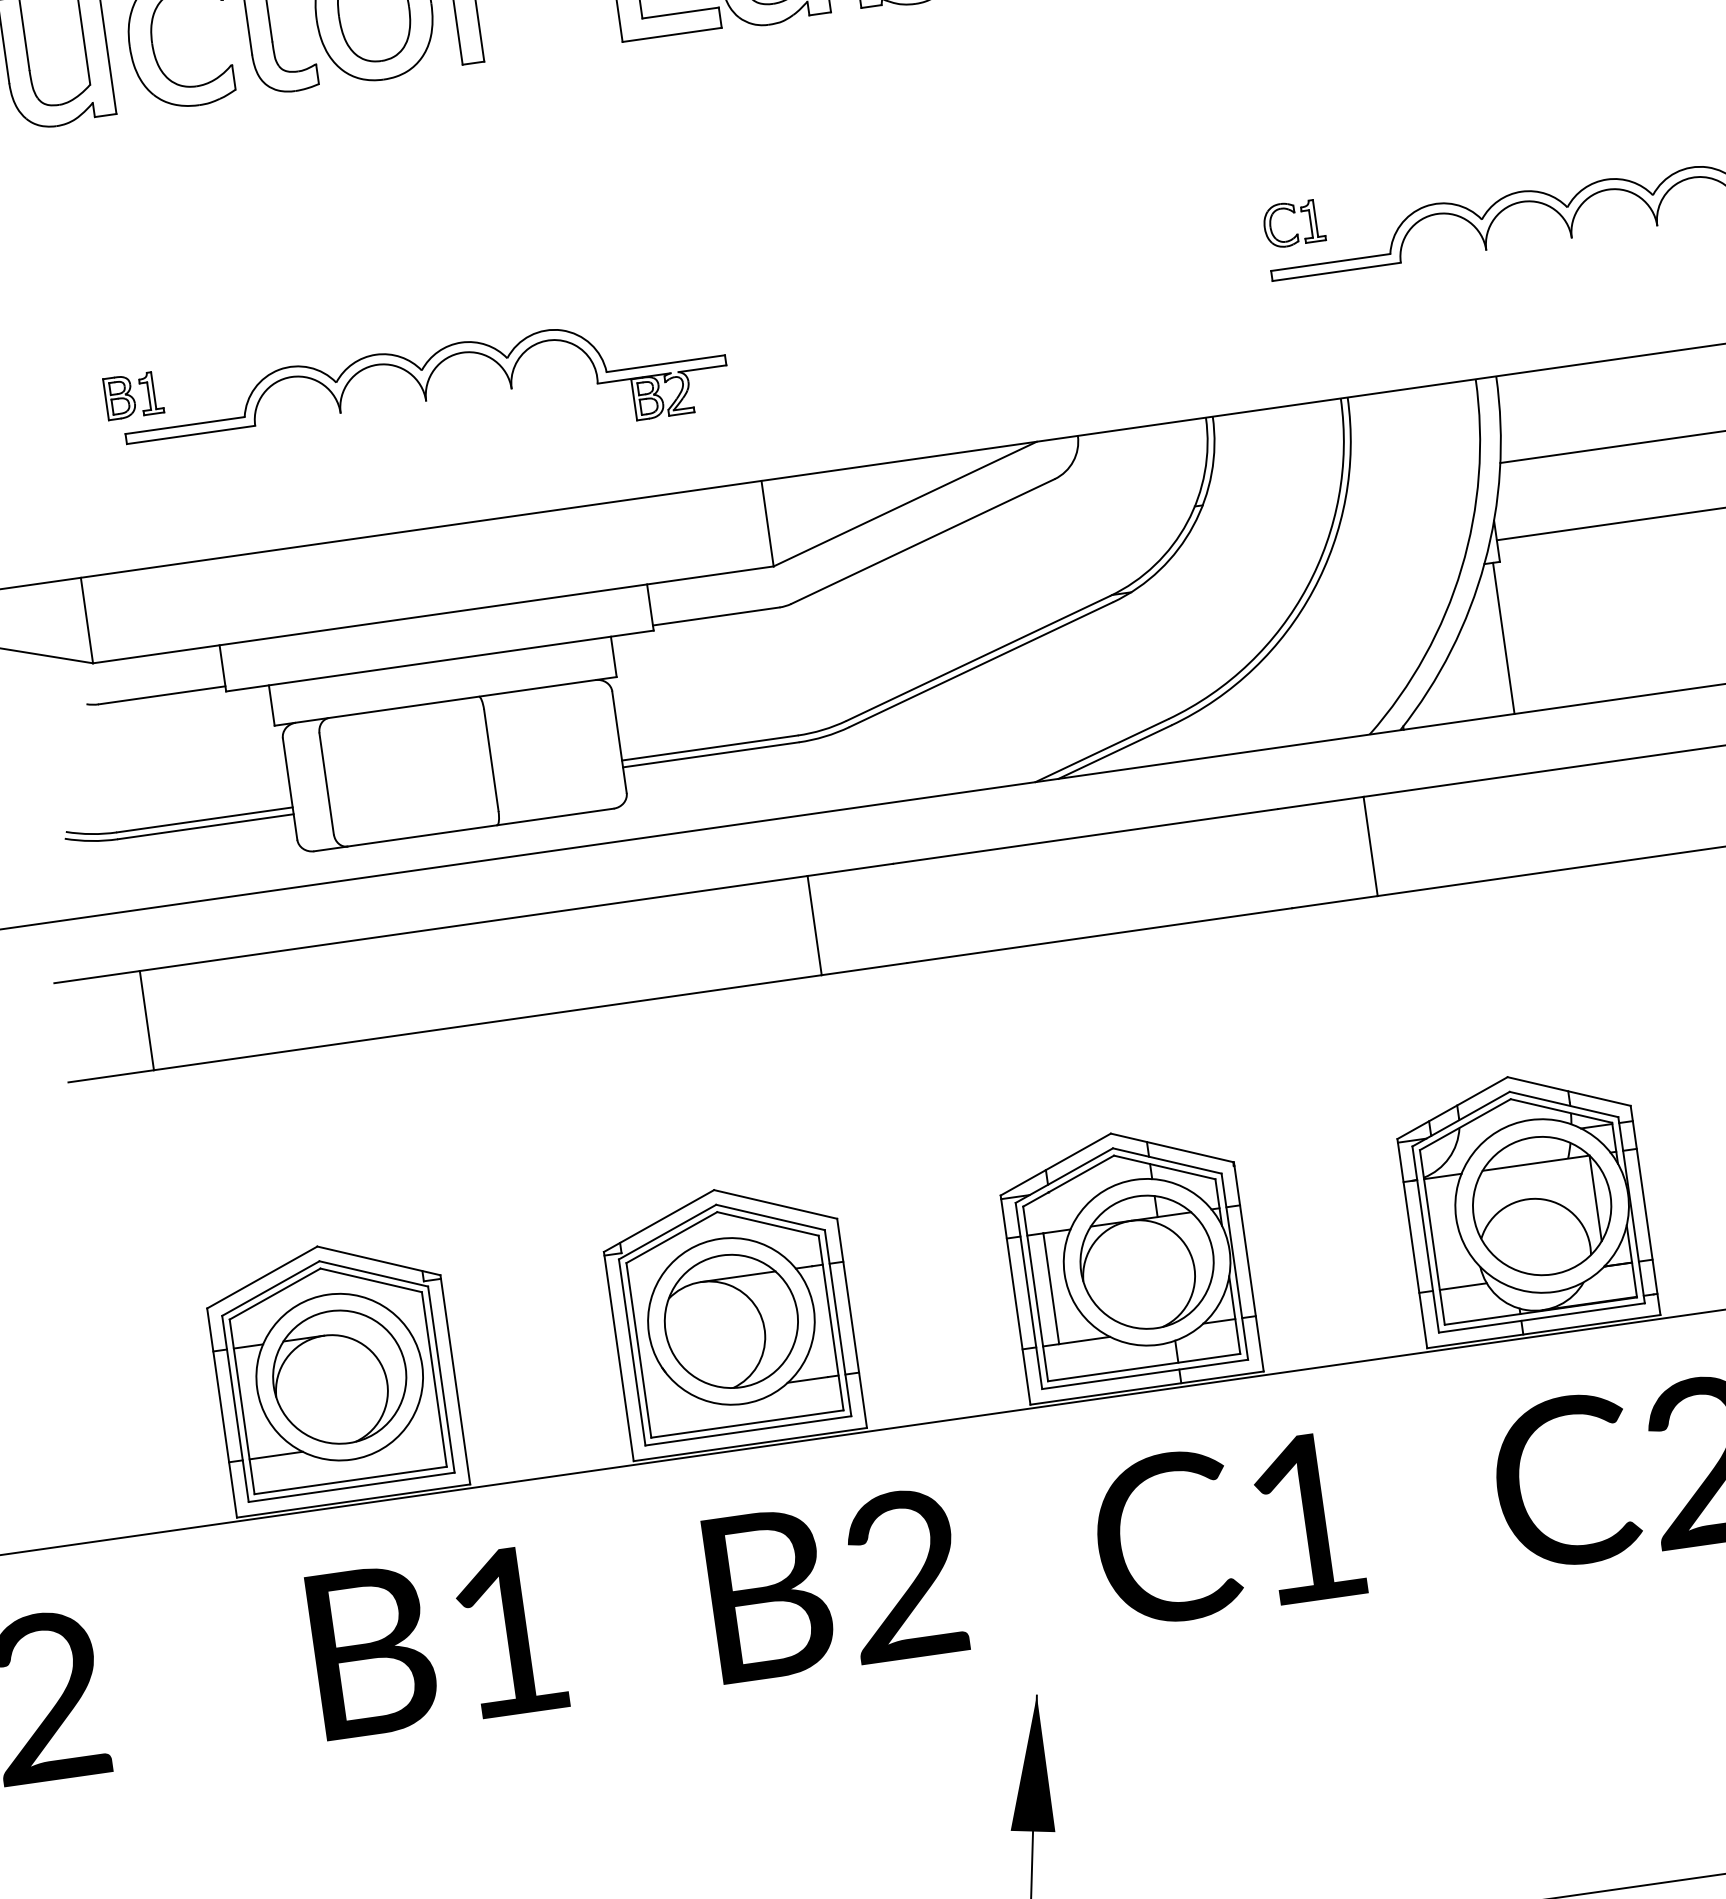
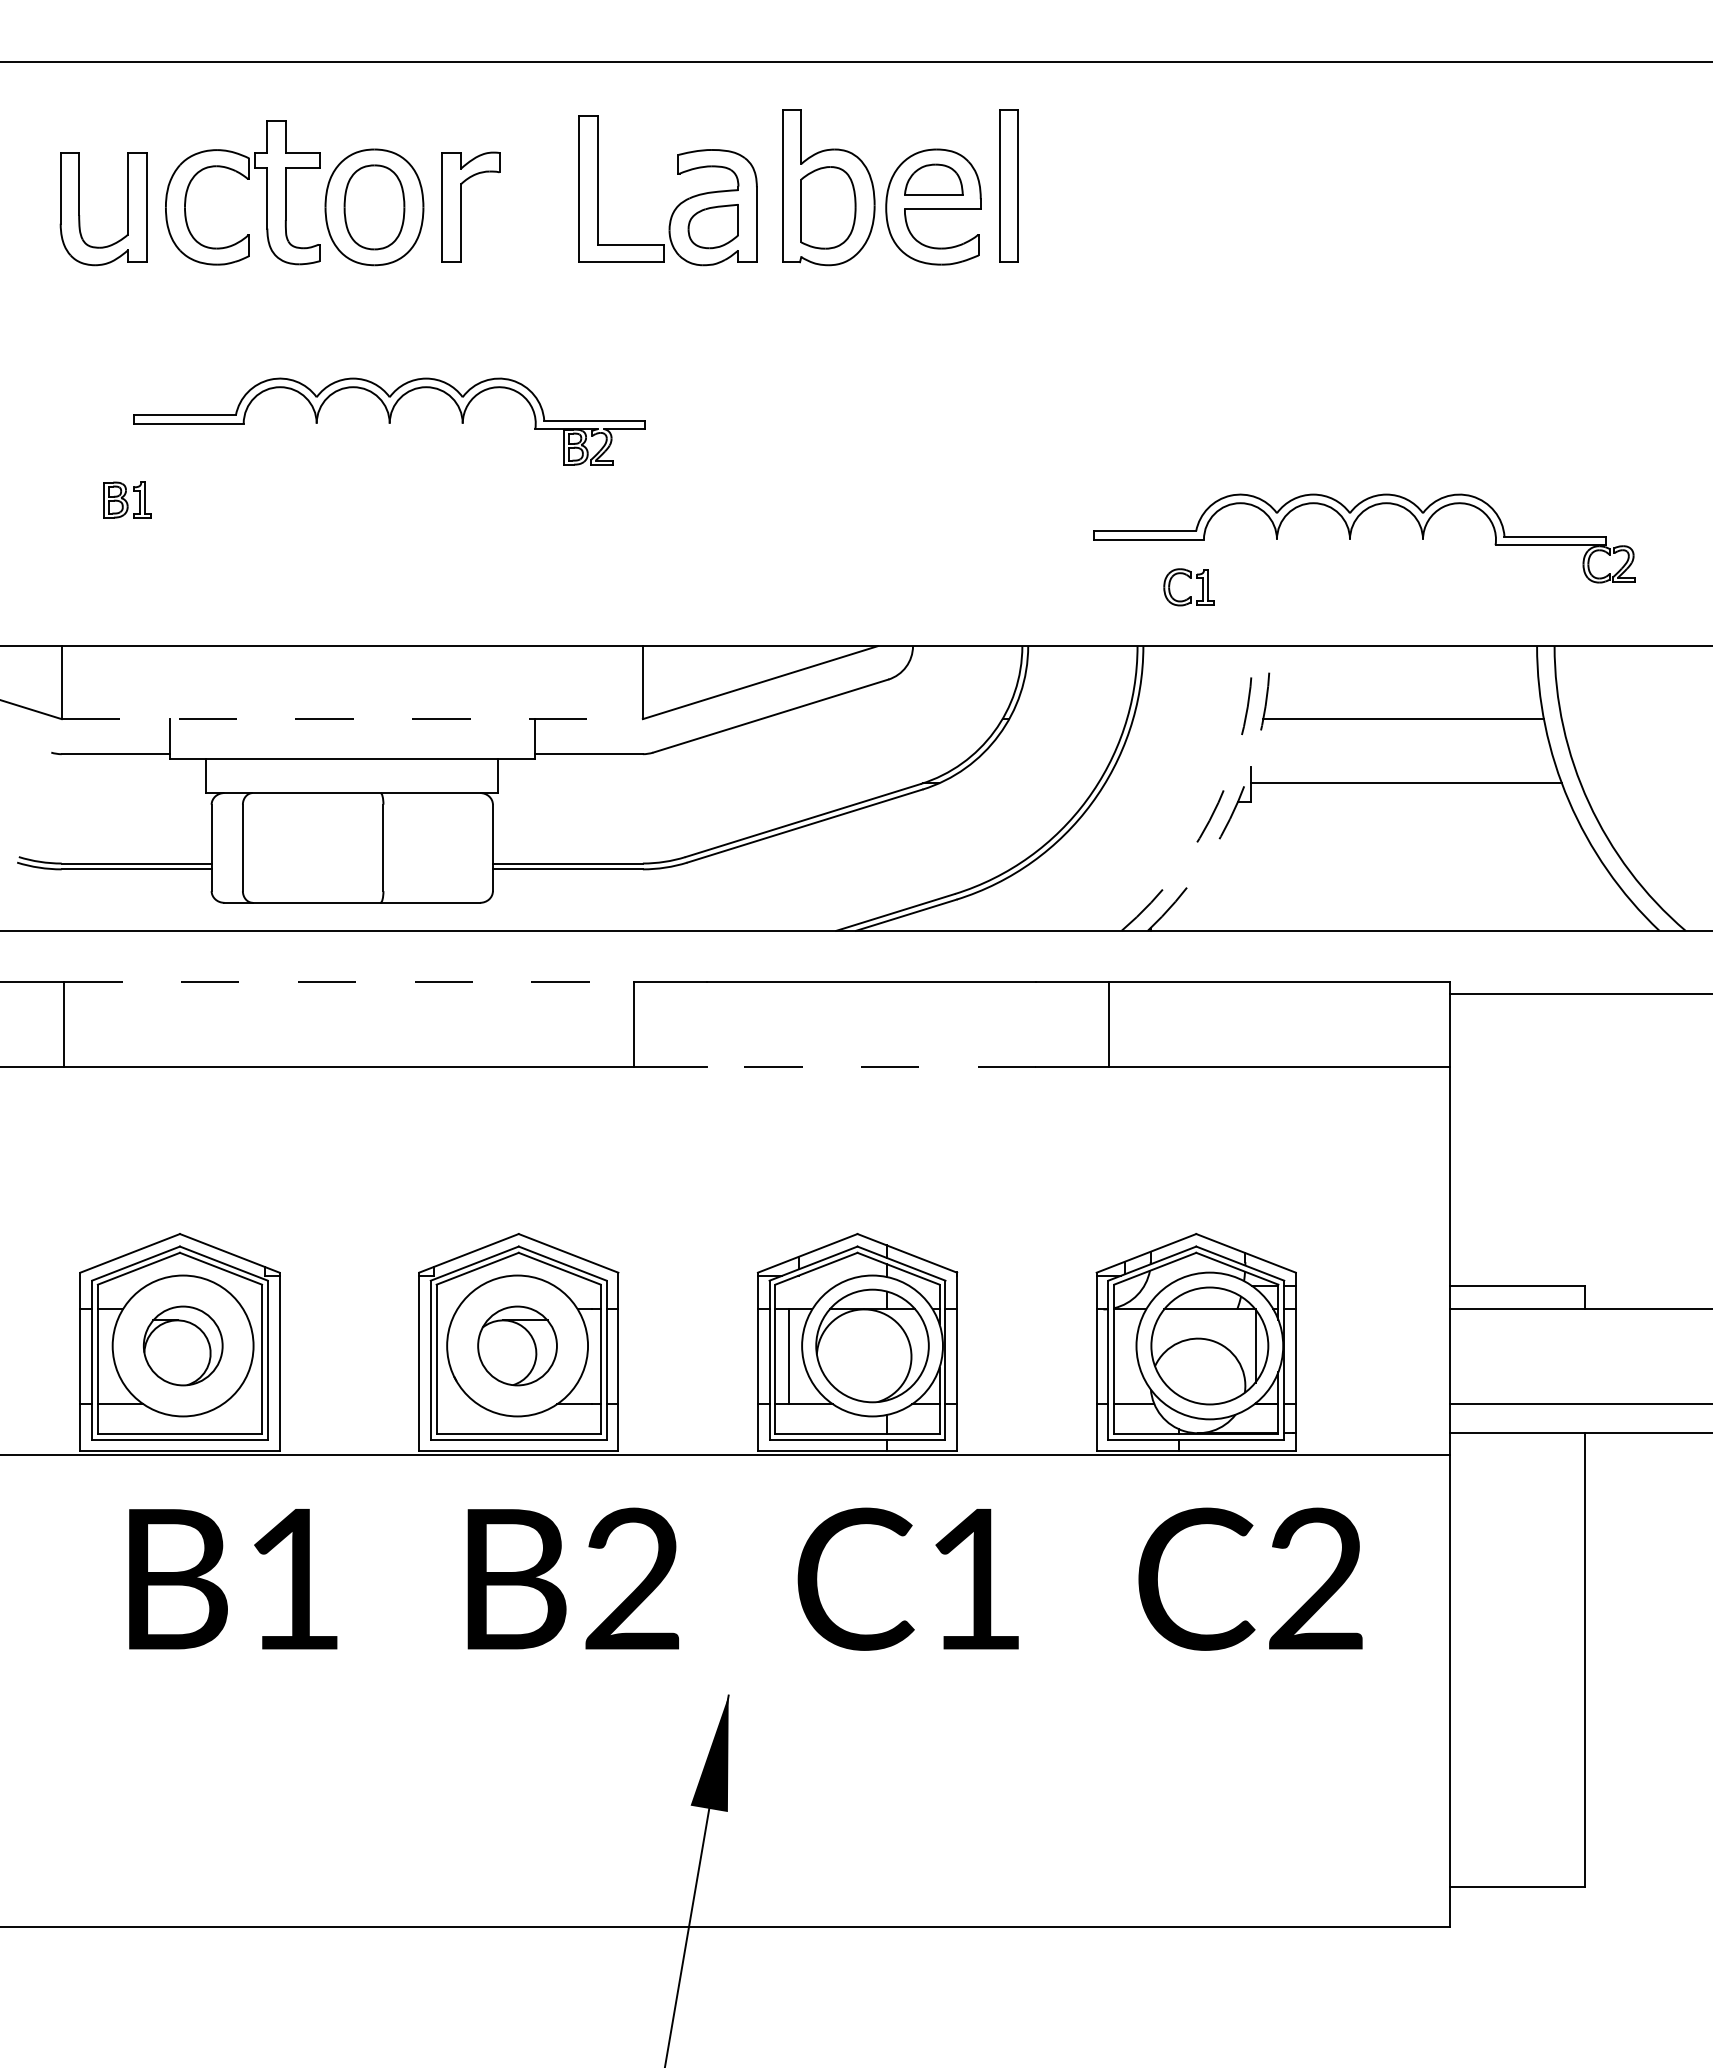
part: (1292, 213) -> (1189, 578), moved
part: (425, 398) -> (389, 421), moved
arc: (1484, 563) -> (1238, 801), solid -> dashed
arc: (1461, 568) -> (1218, 802), solid -> dashed
line: (433, 615) -> (352, 719), solid -> dashed
line: (1503, 637) -> (1245, 865), removed
line: (473, 923) -> (349, 982), solid -> dashed
line: (1099, 935) -> (871, 1066), solid -> dashed
part: (731, 1320) -> (517, 1345), size x0.7
part: (340, 1376) -> (183, 1345), size x0.7

